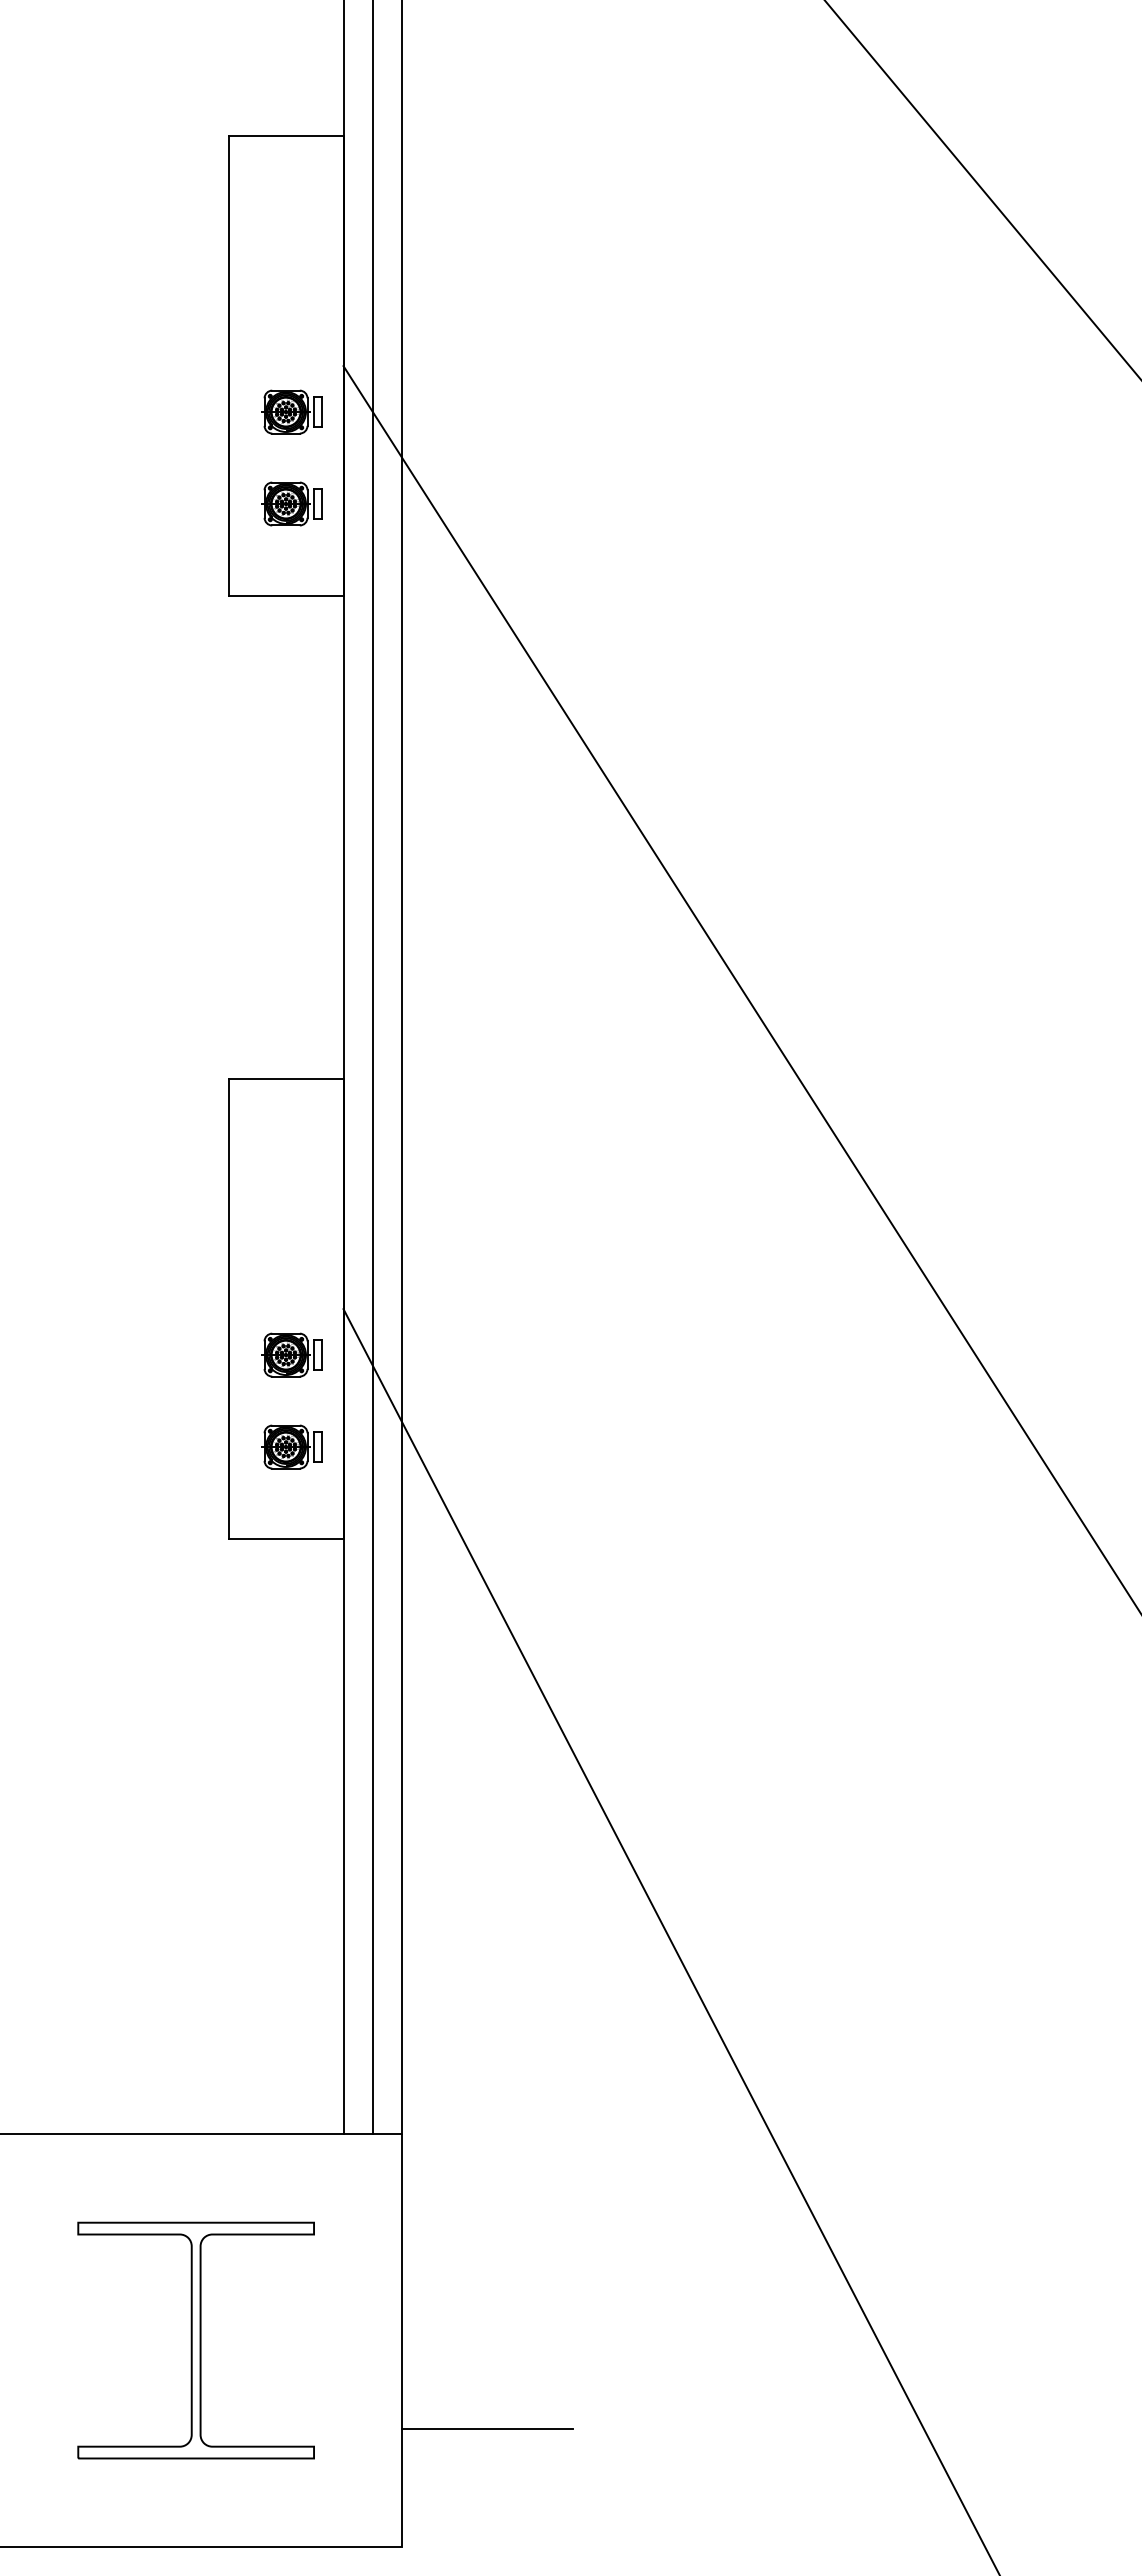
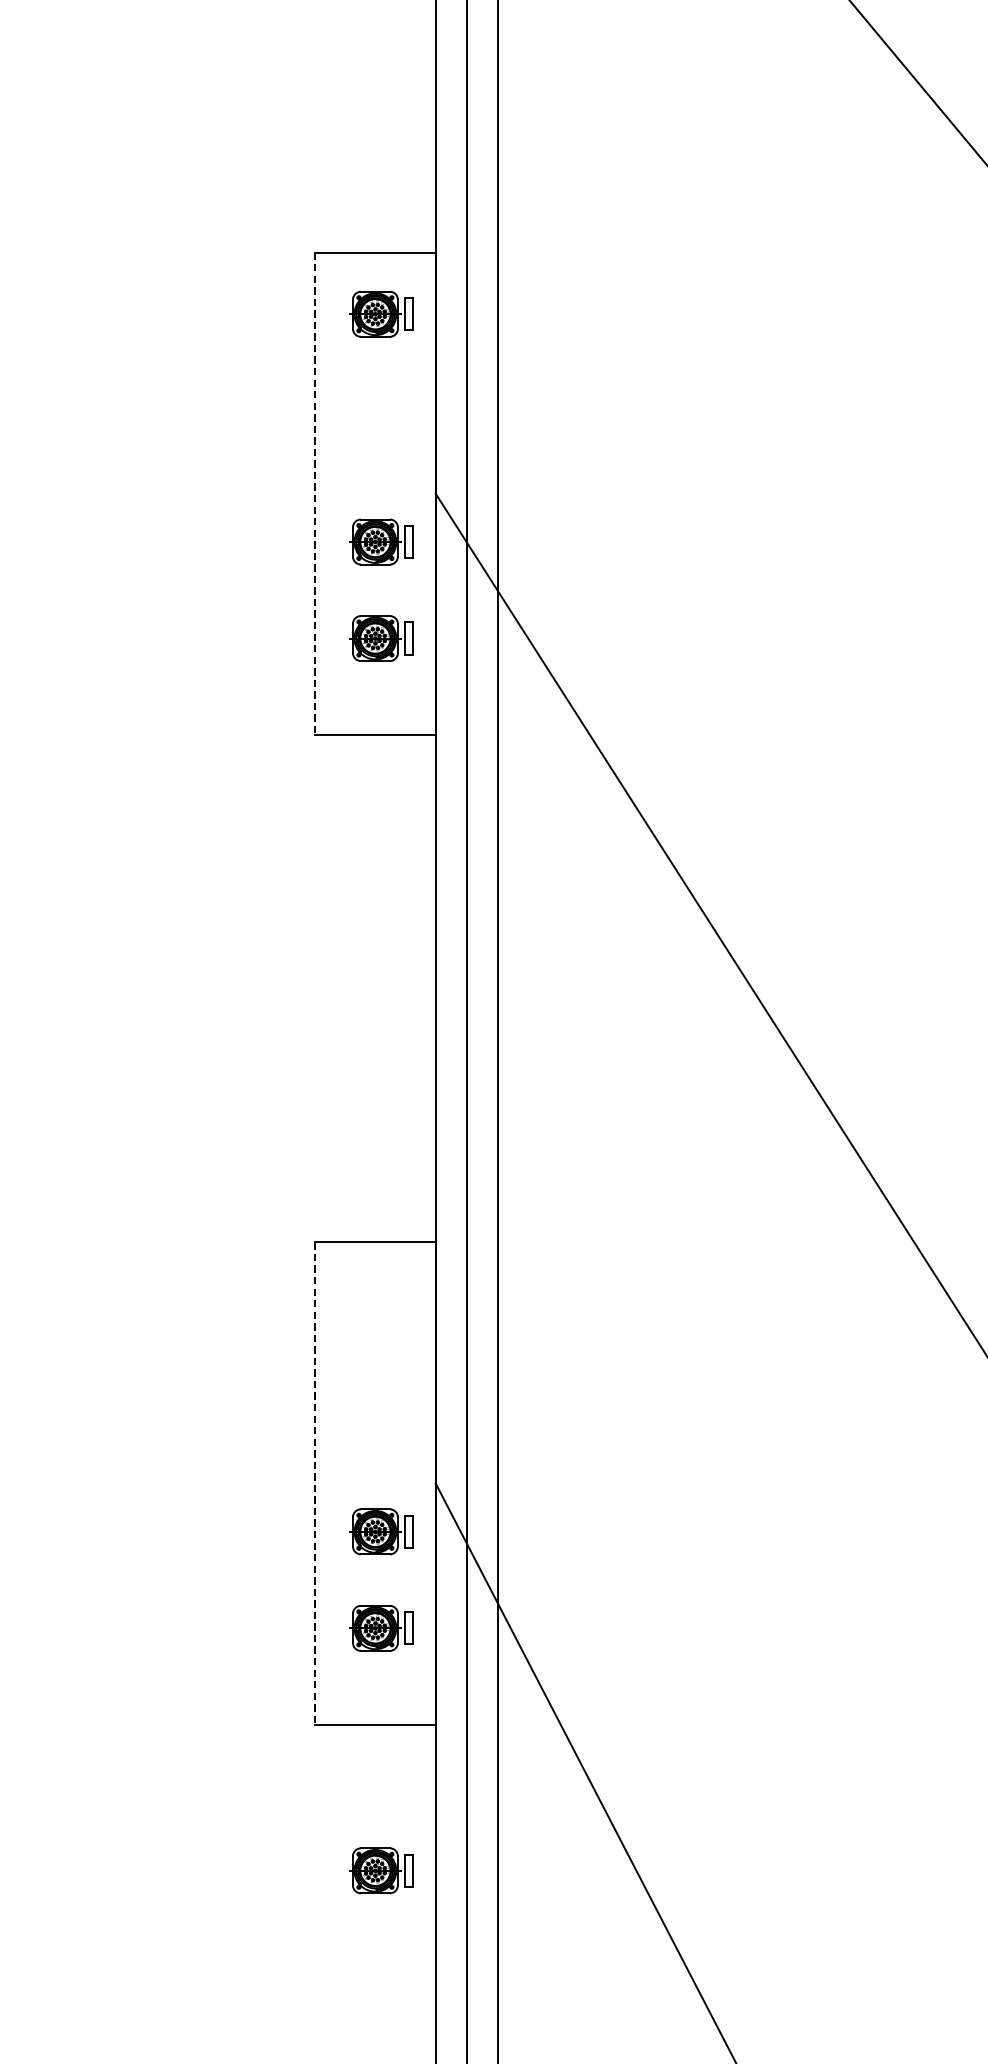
part: (291, 194) -> (381, 313), added
line: (228, 366) -> (315, 494), solid -> dashed
line: (228, 1309) -> (315, 1483), solid -> dashed
part: (291, 1677) -> (381, 1870), added

